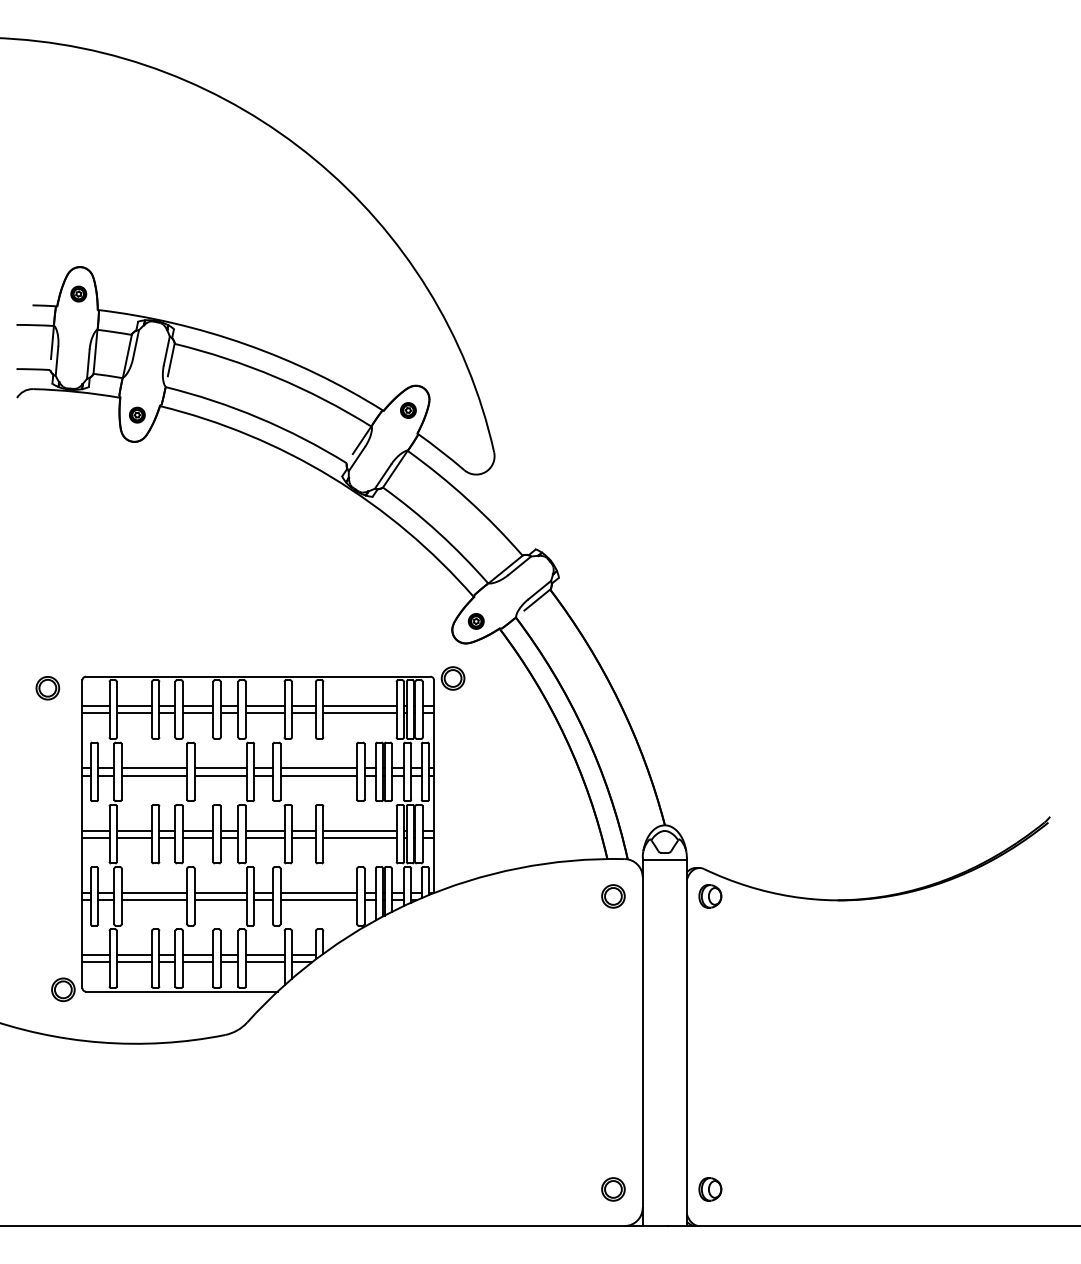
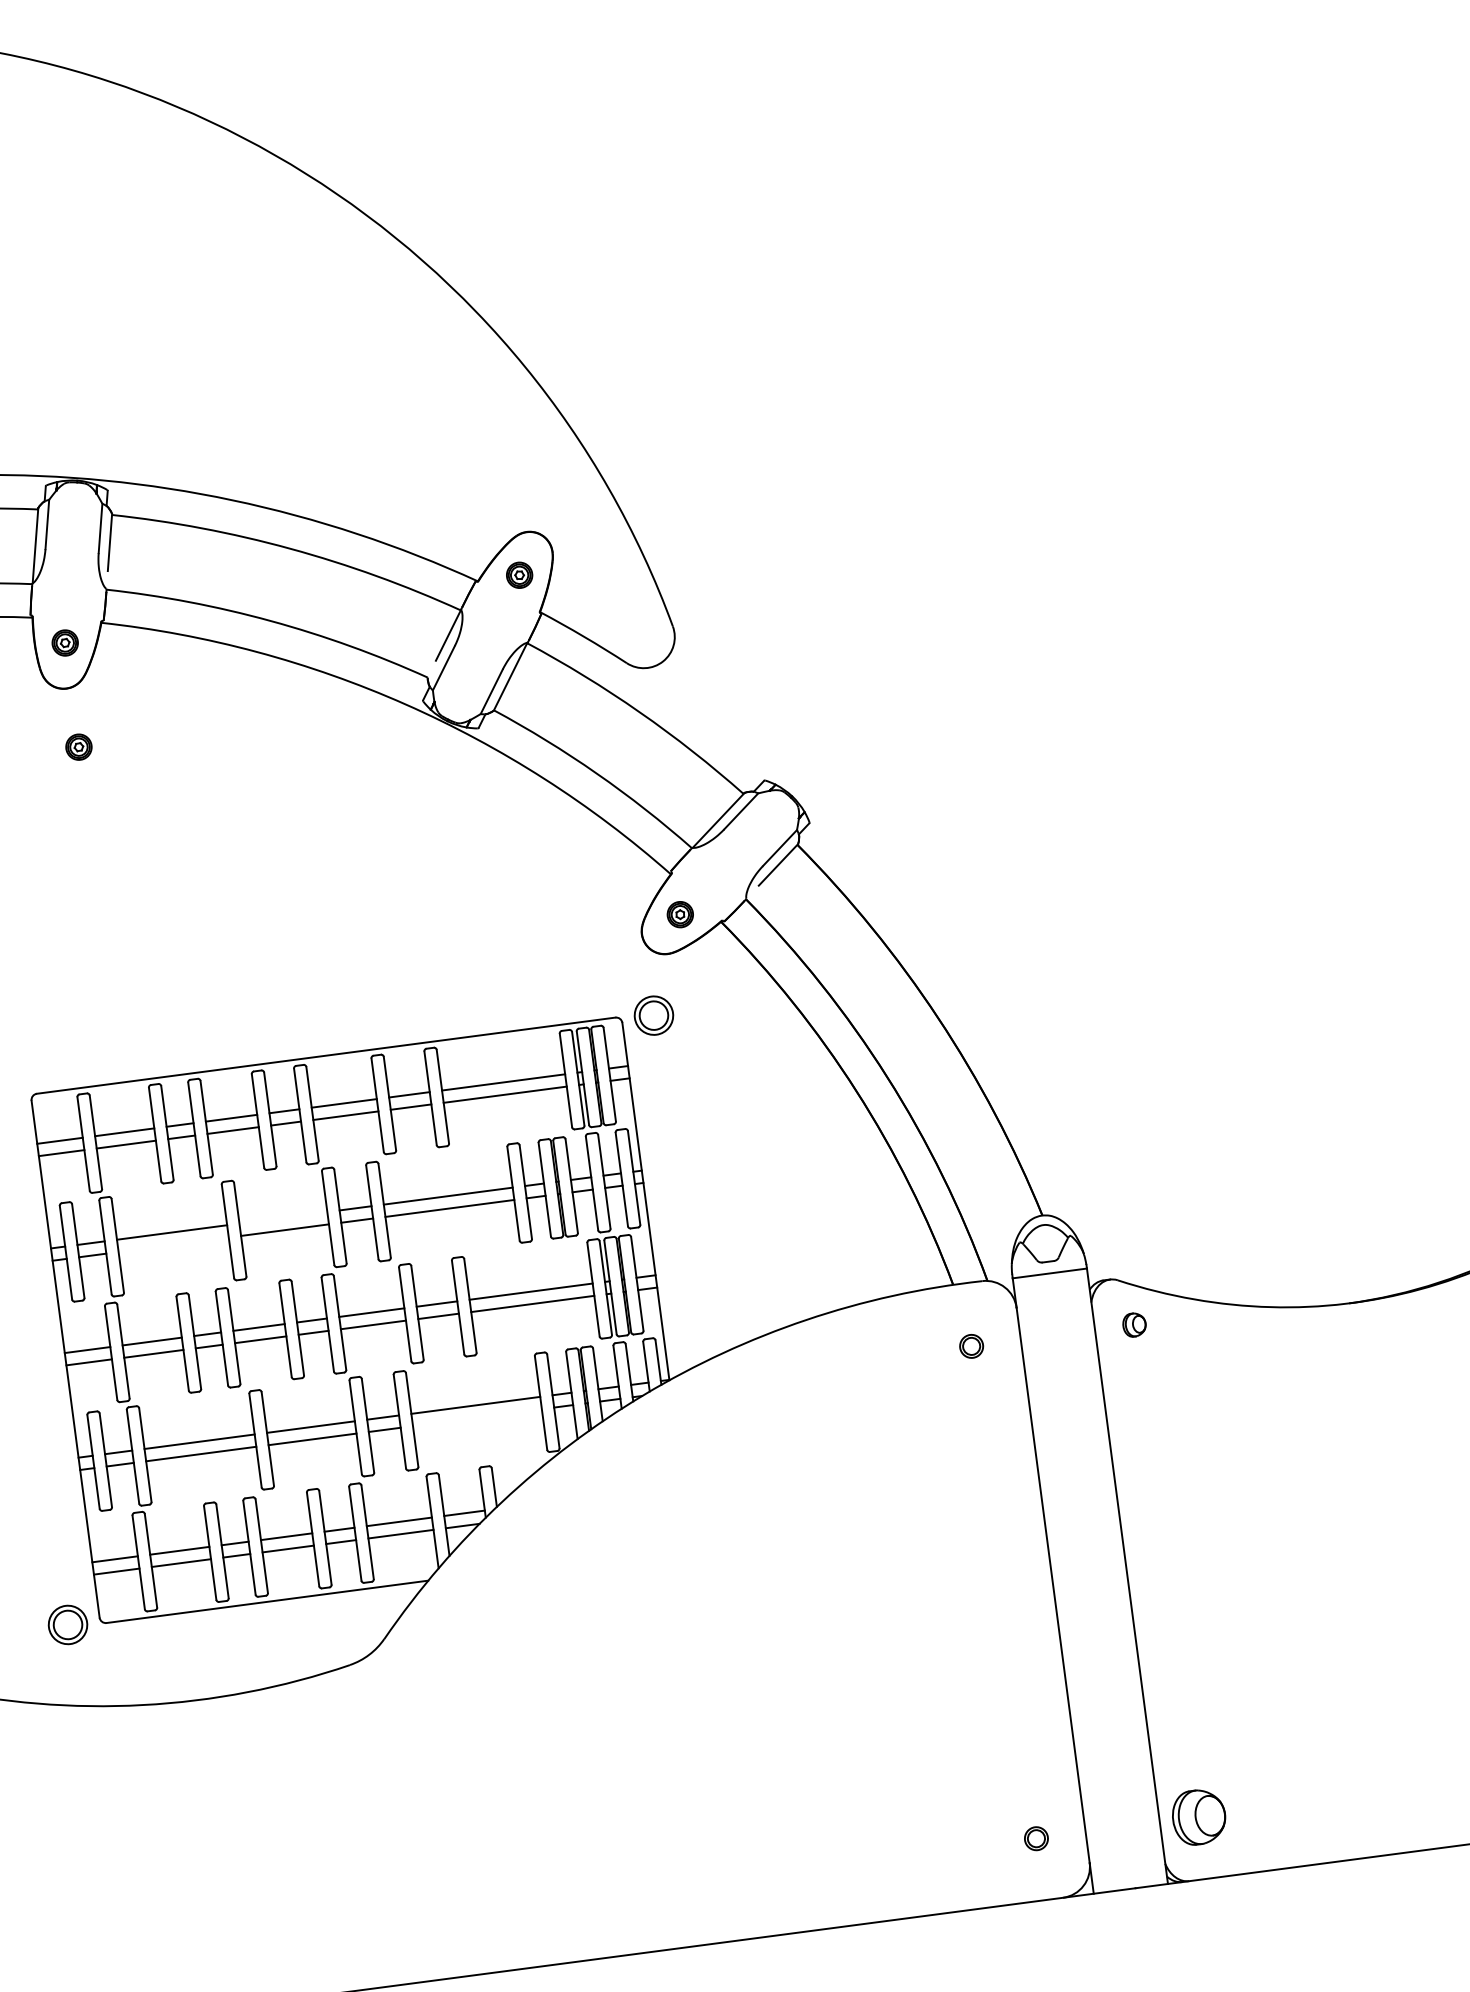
part: (137, 476) -> (79, 746), added
line: (220, 768) -> (283, 1218), removed
line: (154, 775) -> (173, 1244), removed
part: (613, 896) -> (971, 1346), size x0.6
part: (710, 896) -> (1134, 1325), size x0.6
line: (318, 900) -> (476, 1418), removed
part: (613, 1189) -> (1036, 1838), size x0.6
part: (710, 1189) -> (1199, 1817), size x1.4

